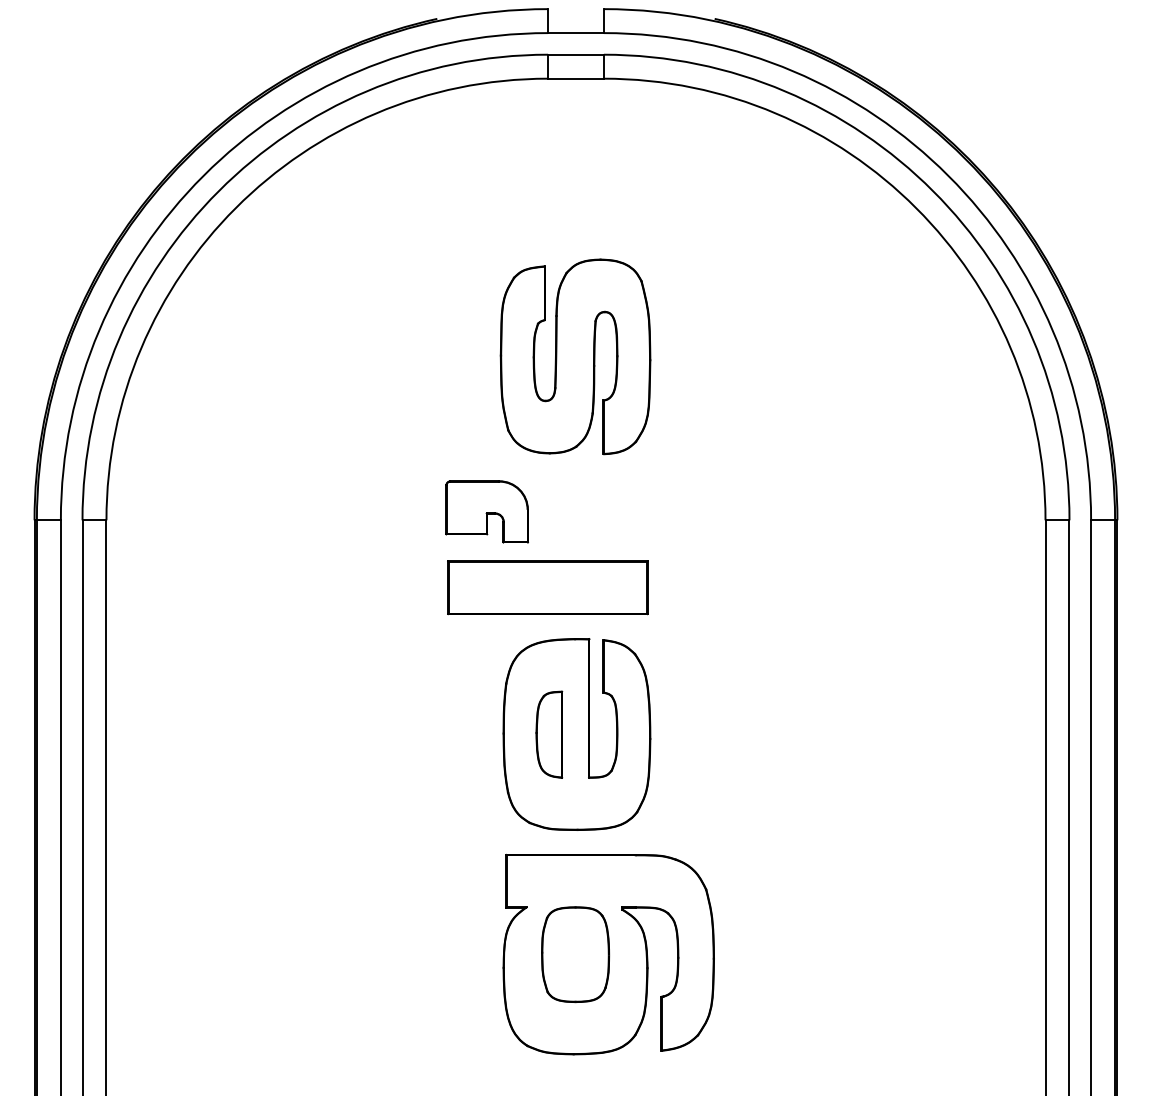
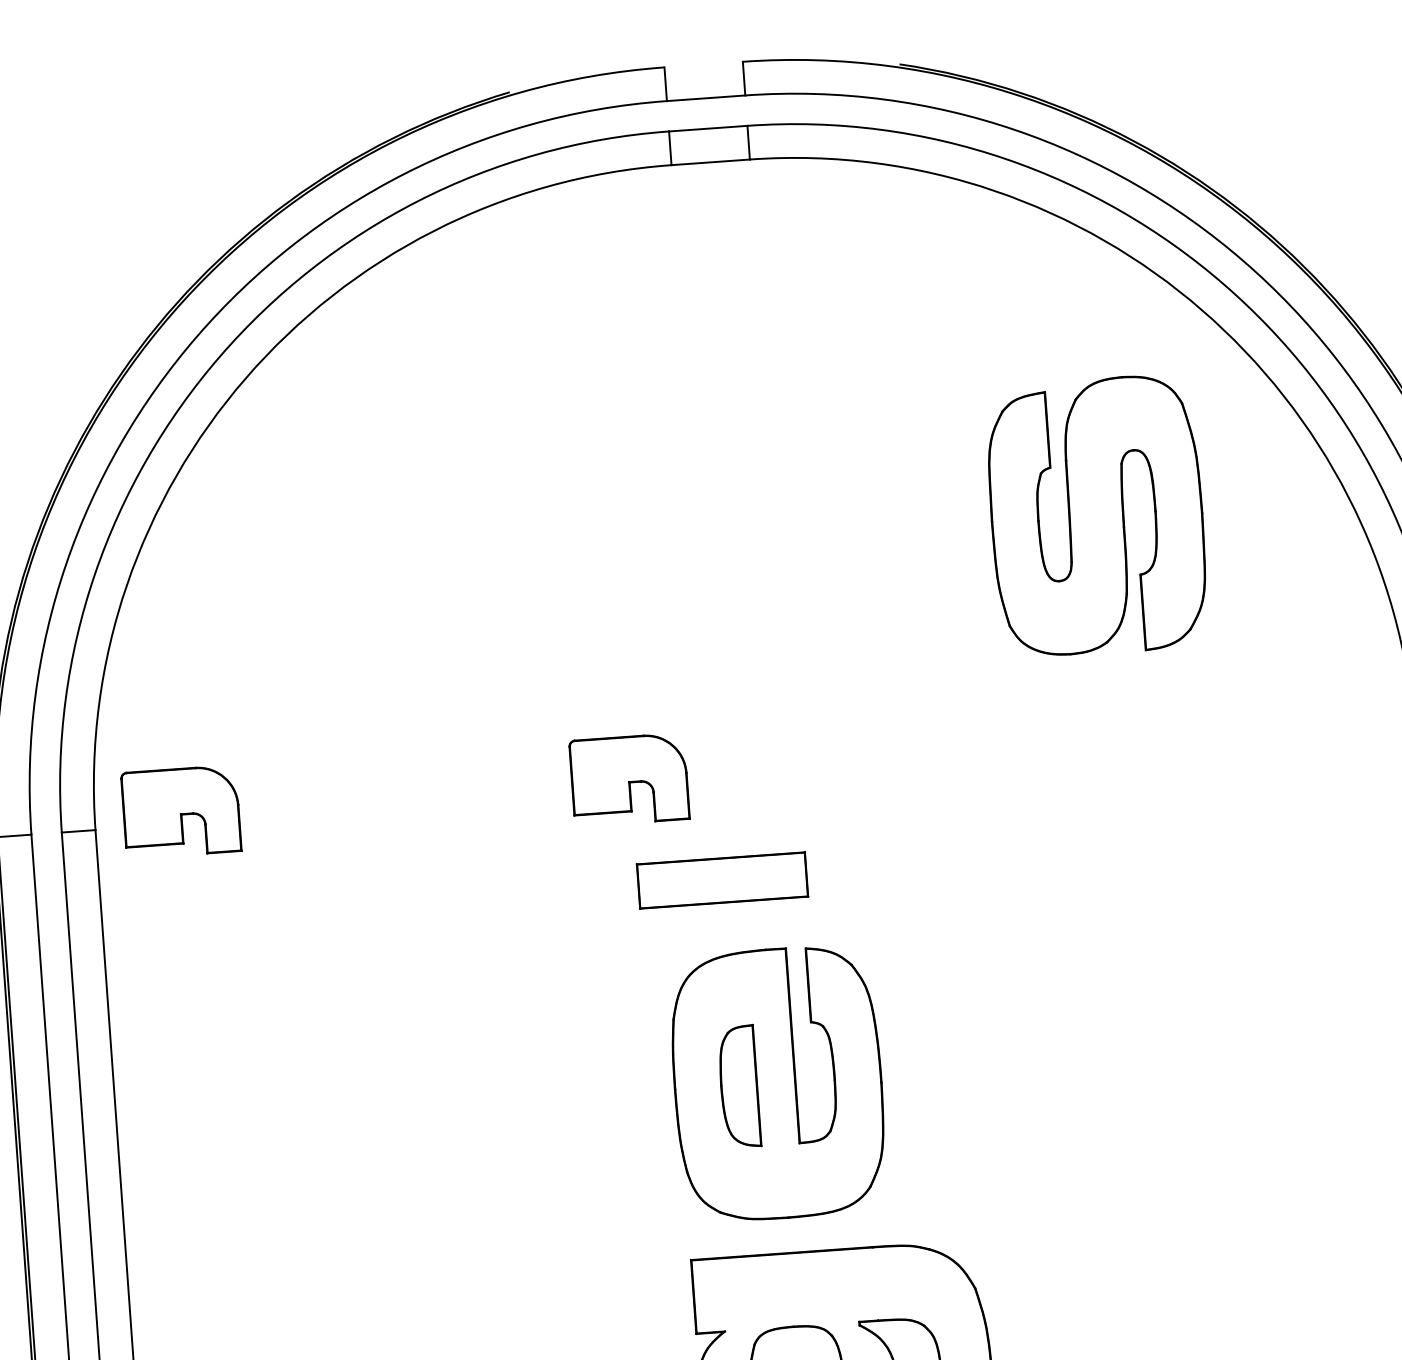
part: (575, 356) -> (1096, 515), moved
part: (167, 511) -> (180, 811), added
part: (547, 587) -> (721, 880), size x0.6

